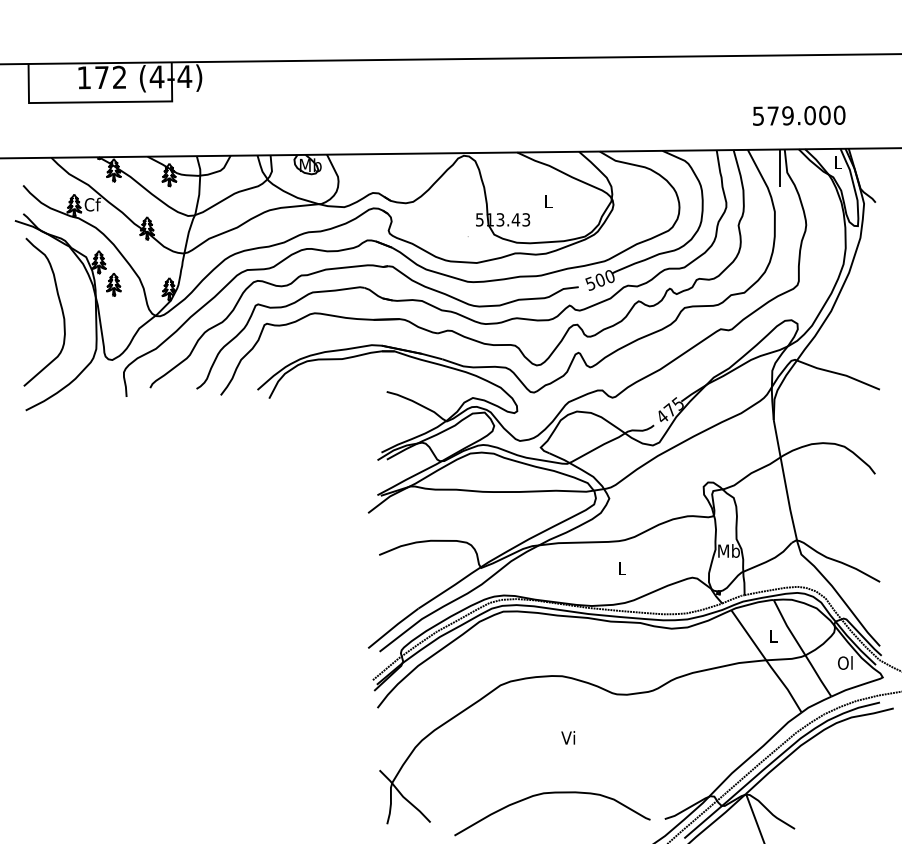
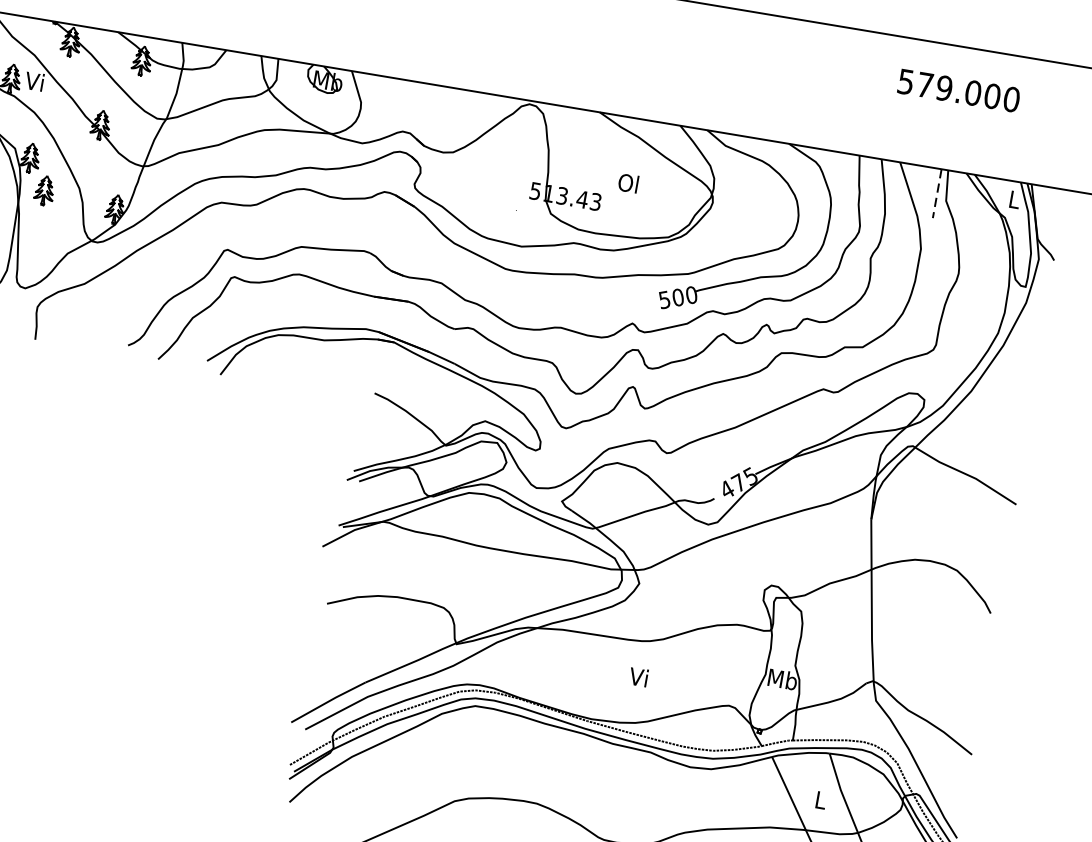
text: (799, 115) -> (959, 90), moved
line: (779, 168) -> (937, 193), solid -> dashed
text: (547, 201) -> (627, 183), L -> Ol
text: (92, 204) -> (35, 81), Cf -> Vi
part: (358, 267) -> (366, 225), removed
text: (621, 568) -> (638, 677), L -> Vi

